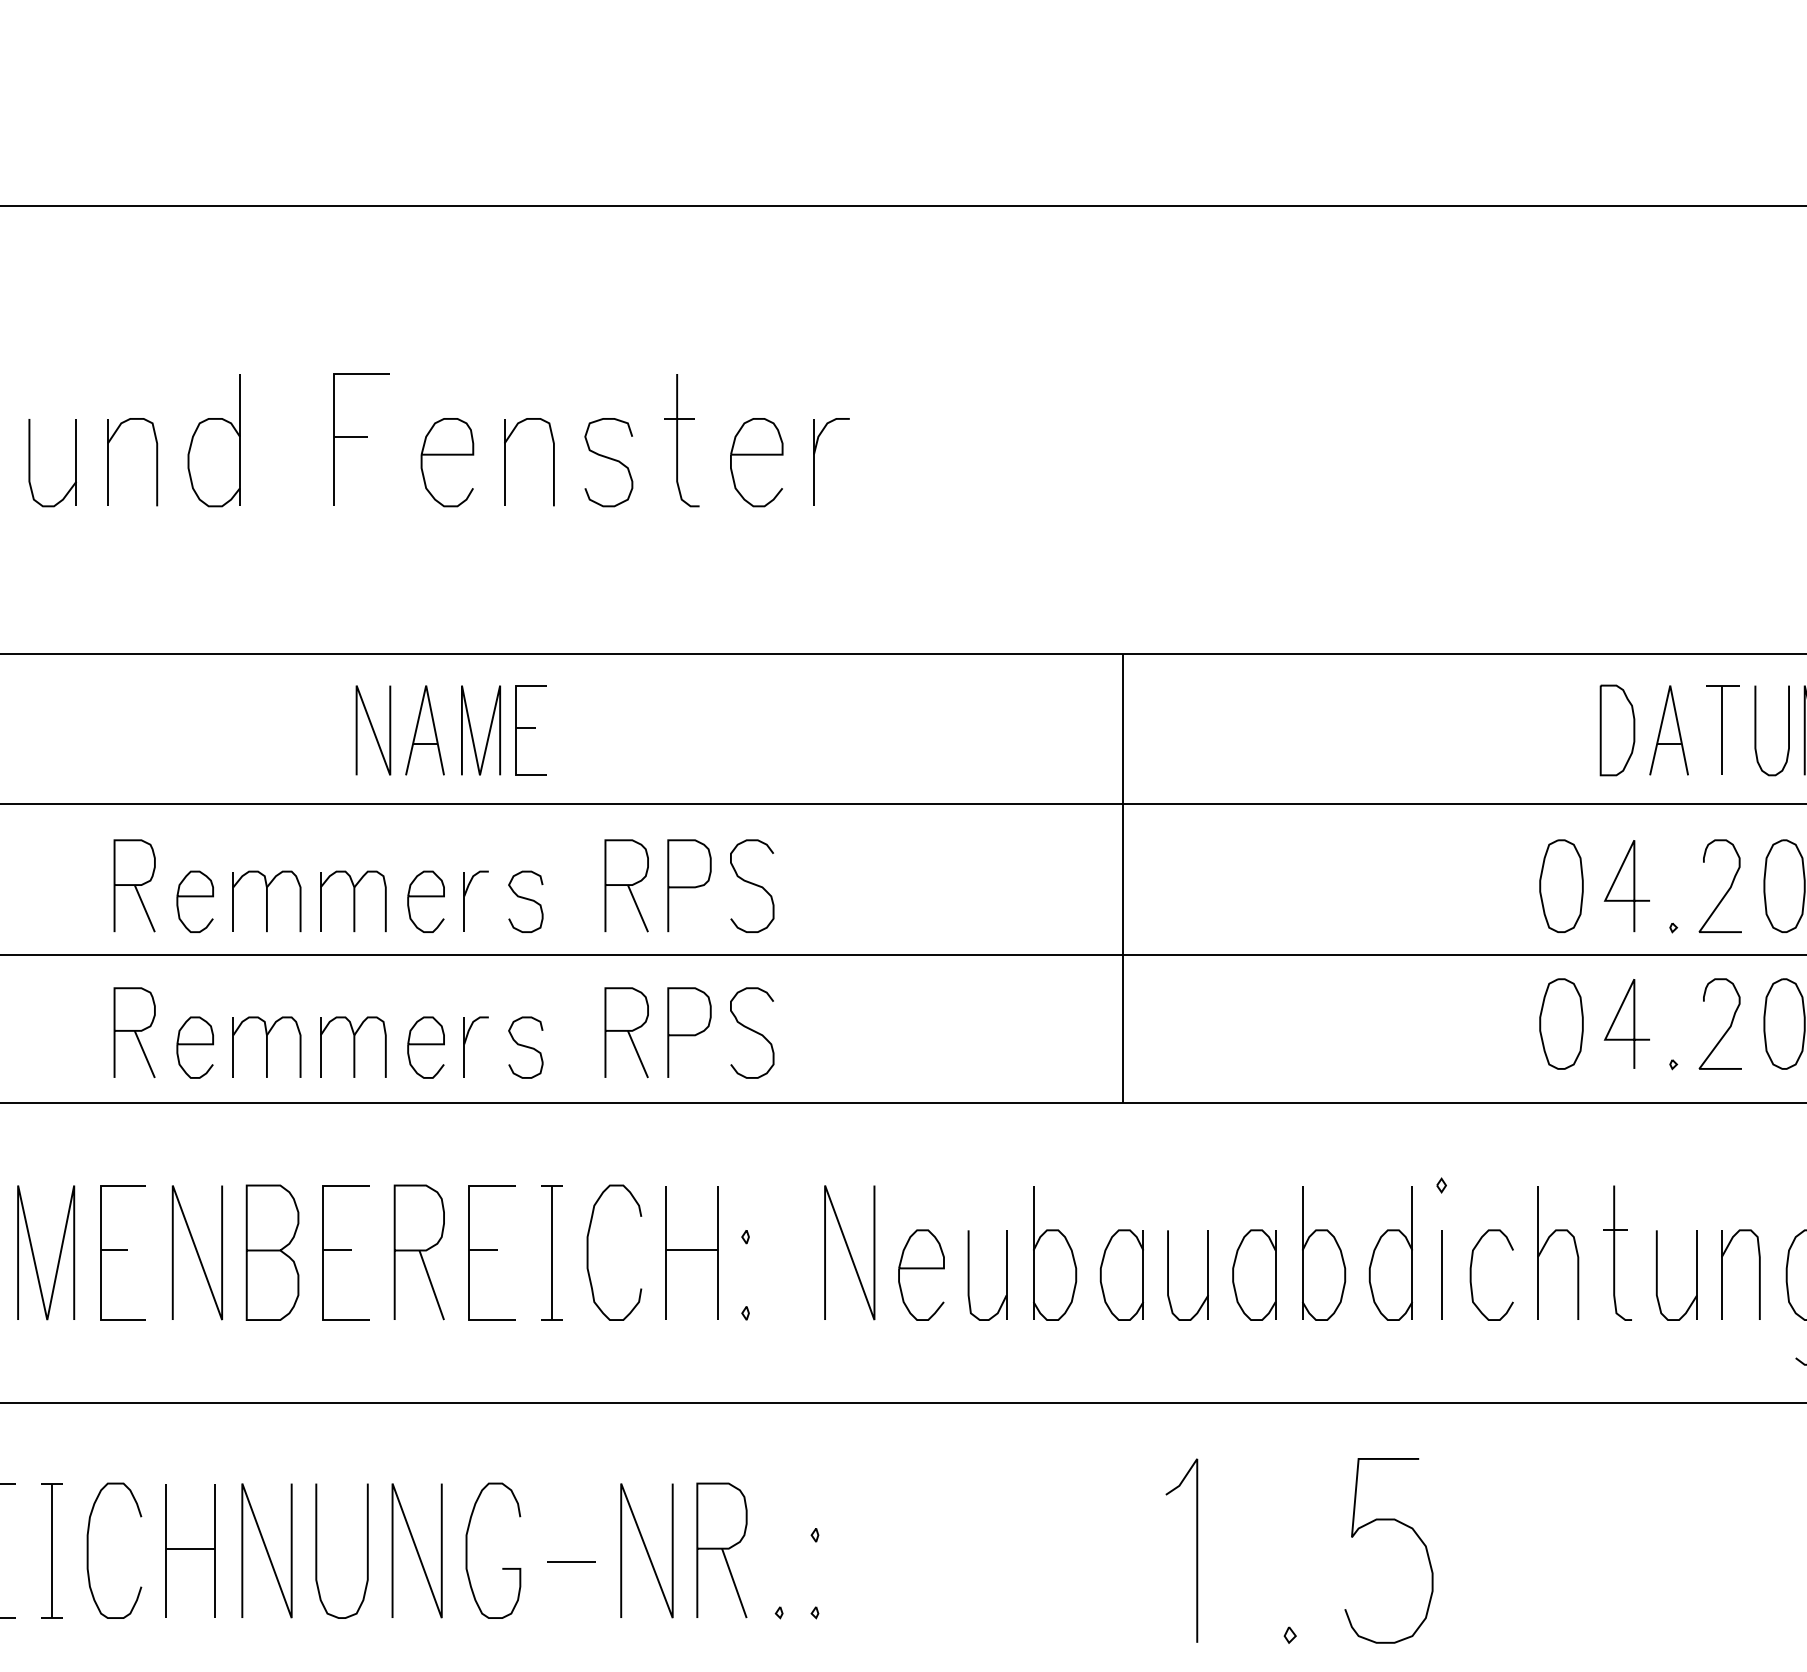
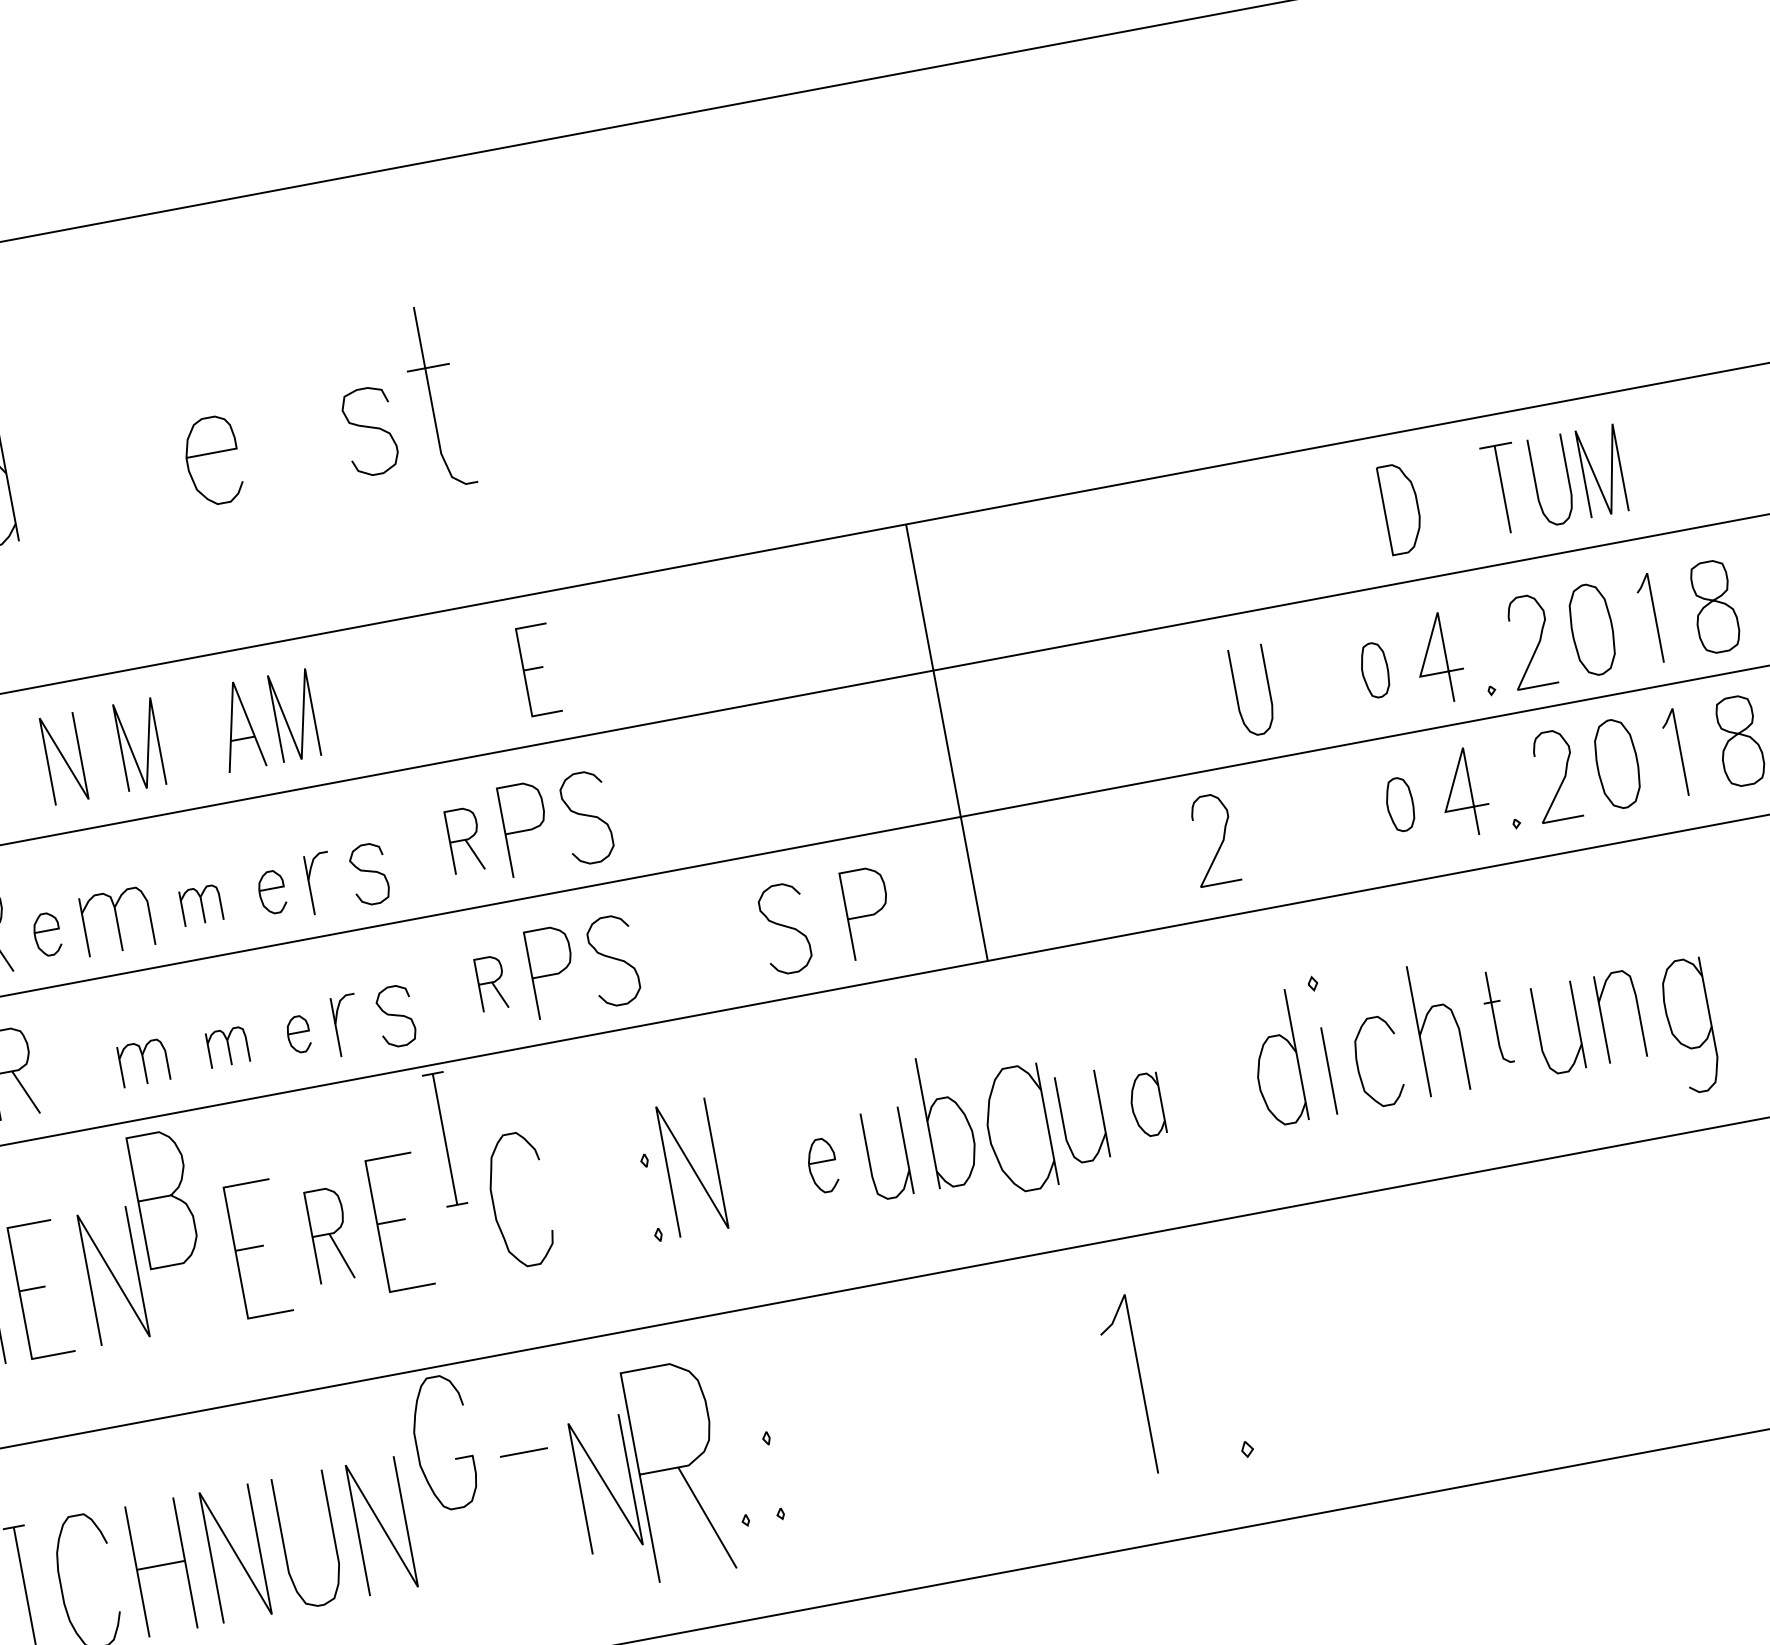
part: (361, 439) -> (125, 454), removed
part: (681, 440) -> (436, 396), size x1.4
part: (756, 455) -> (512, 397), removed
part: (814, 461) -> (570, 392), removed
part: (505, 462) -> (269, 450), removed
line: (373, 730) -> (64, 758), moved
part: (530, 730) -> (538, 670), moved
part: (1668, 730) -> (1450, 499), removed
line: (313, 731) -> (131, 747), added
curve: (1420, 883) -> (1237, 693), added
part: (626, 885) -> (464, 840), size x0.7
part: (1561, 885) -> (1374, 669), size x0.6
part: (194, 901) -> (46, 934), size x0.7
part: (353, 901) -> (201, 905), size x0.6
part: (425, 901) -> (271, 892), size x0.7
part: (1561, 1023) -> (1400, 804), size x0.6
curve: (1377, 1027) -> (1221, 841), added
curve: (928, 1031) -> (785, 927), added
part: (626, 1032) -> (491, 983), size x0.6
curve: (1013, 1034) -> (868, 914), added
part: (266, 1046) -> (143, 1062), size x0.7
part: (353, 1046) -> (227, 1046), size x0.6
part: (194, 1047) -> (73, 1076), removed
part: (425, 1047) -> (298, 1034), size x0.6
curve: (272, 1251) -> (163, 1197), moved
part: (418, 1252) -> (328, 1235), size x0.7
part: (551, 1252) -> (444, 1139), moved
part: (691, 1252) -> (594, 1185), removed
line: (849, 1252) -> (692, 1167), moved
part: (1617, 1252) -> (1496, 1016), size x0.7
part: (1324, 1253) -> (1211, 1071), removed
part: (921, 1274) -> (822, 1165), size x0.6
part: (1121, 1274) -> (1017, 1128), size x1.4
part: (1254, 1274) -> (1146, 1104), size x0.7
curve: (1402, 1524) -> (1336, 1320), removed
part: (721, 1550) -> (678, 1470), size x1.6
line: (571, 1561) -> (523, 1451), moved
curve: (502, 1568) -> (455, 1458), moved

